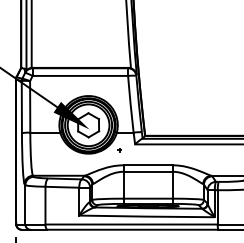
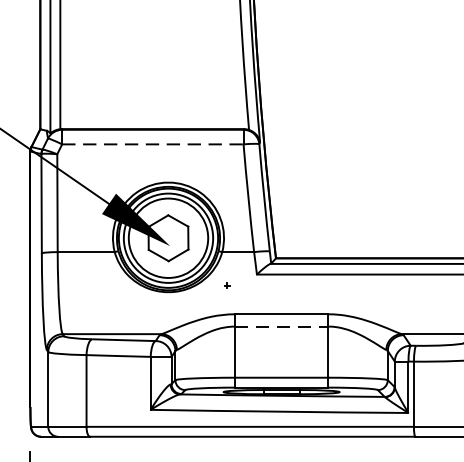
line: (80, 75) -> (153, 143), solid -> dashed
line: (148, 171) -> (282, 326), solid -> dashed

